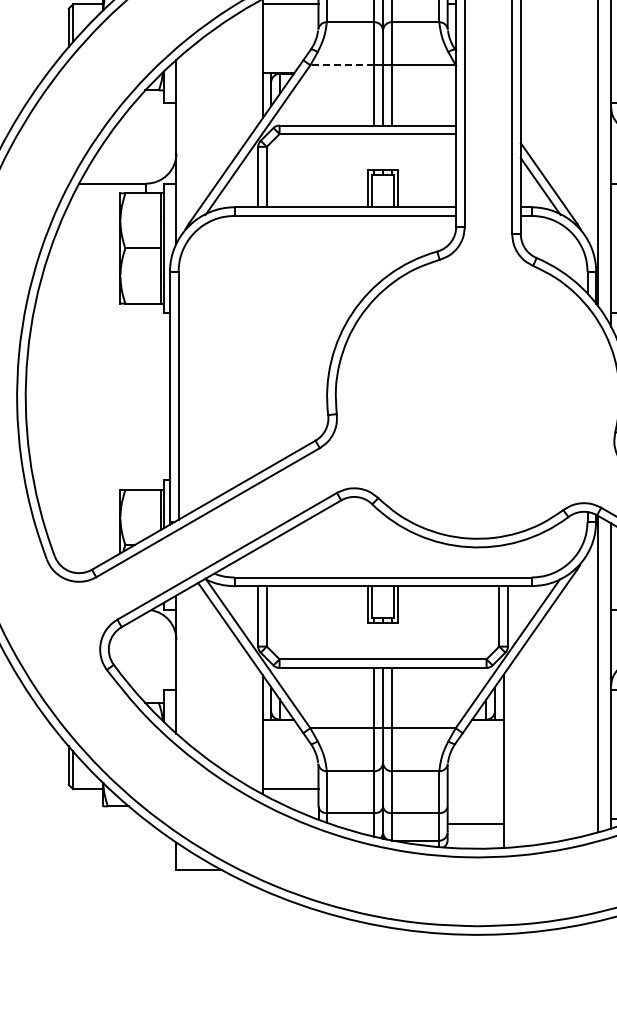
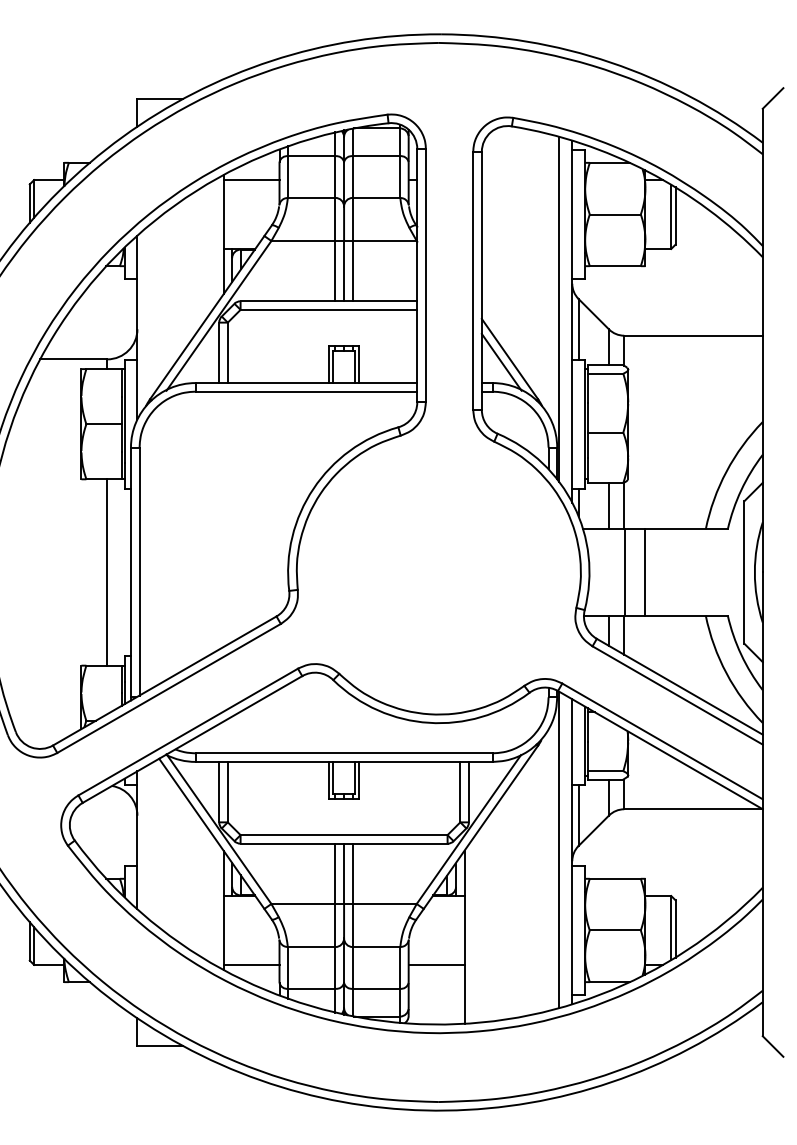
line: (341, 64) -> (302, 240), dashed -> solid
line: (146, 396) -> (107, 572), added
line: (475, 823) -> (436, 964), moved

